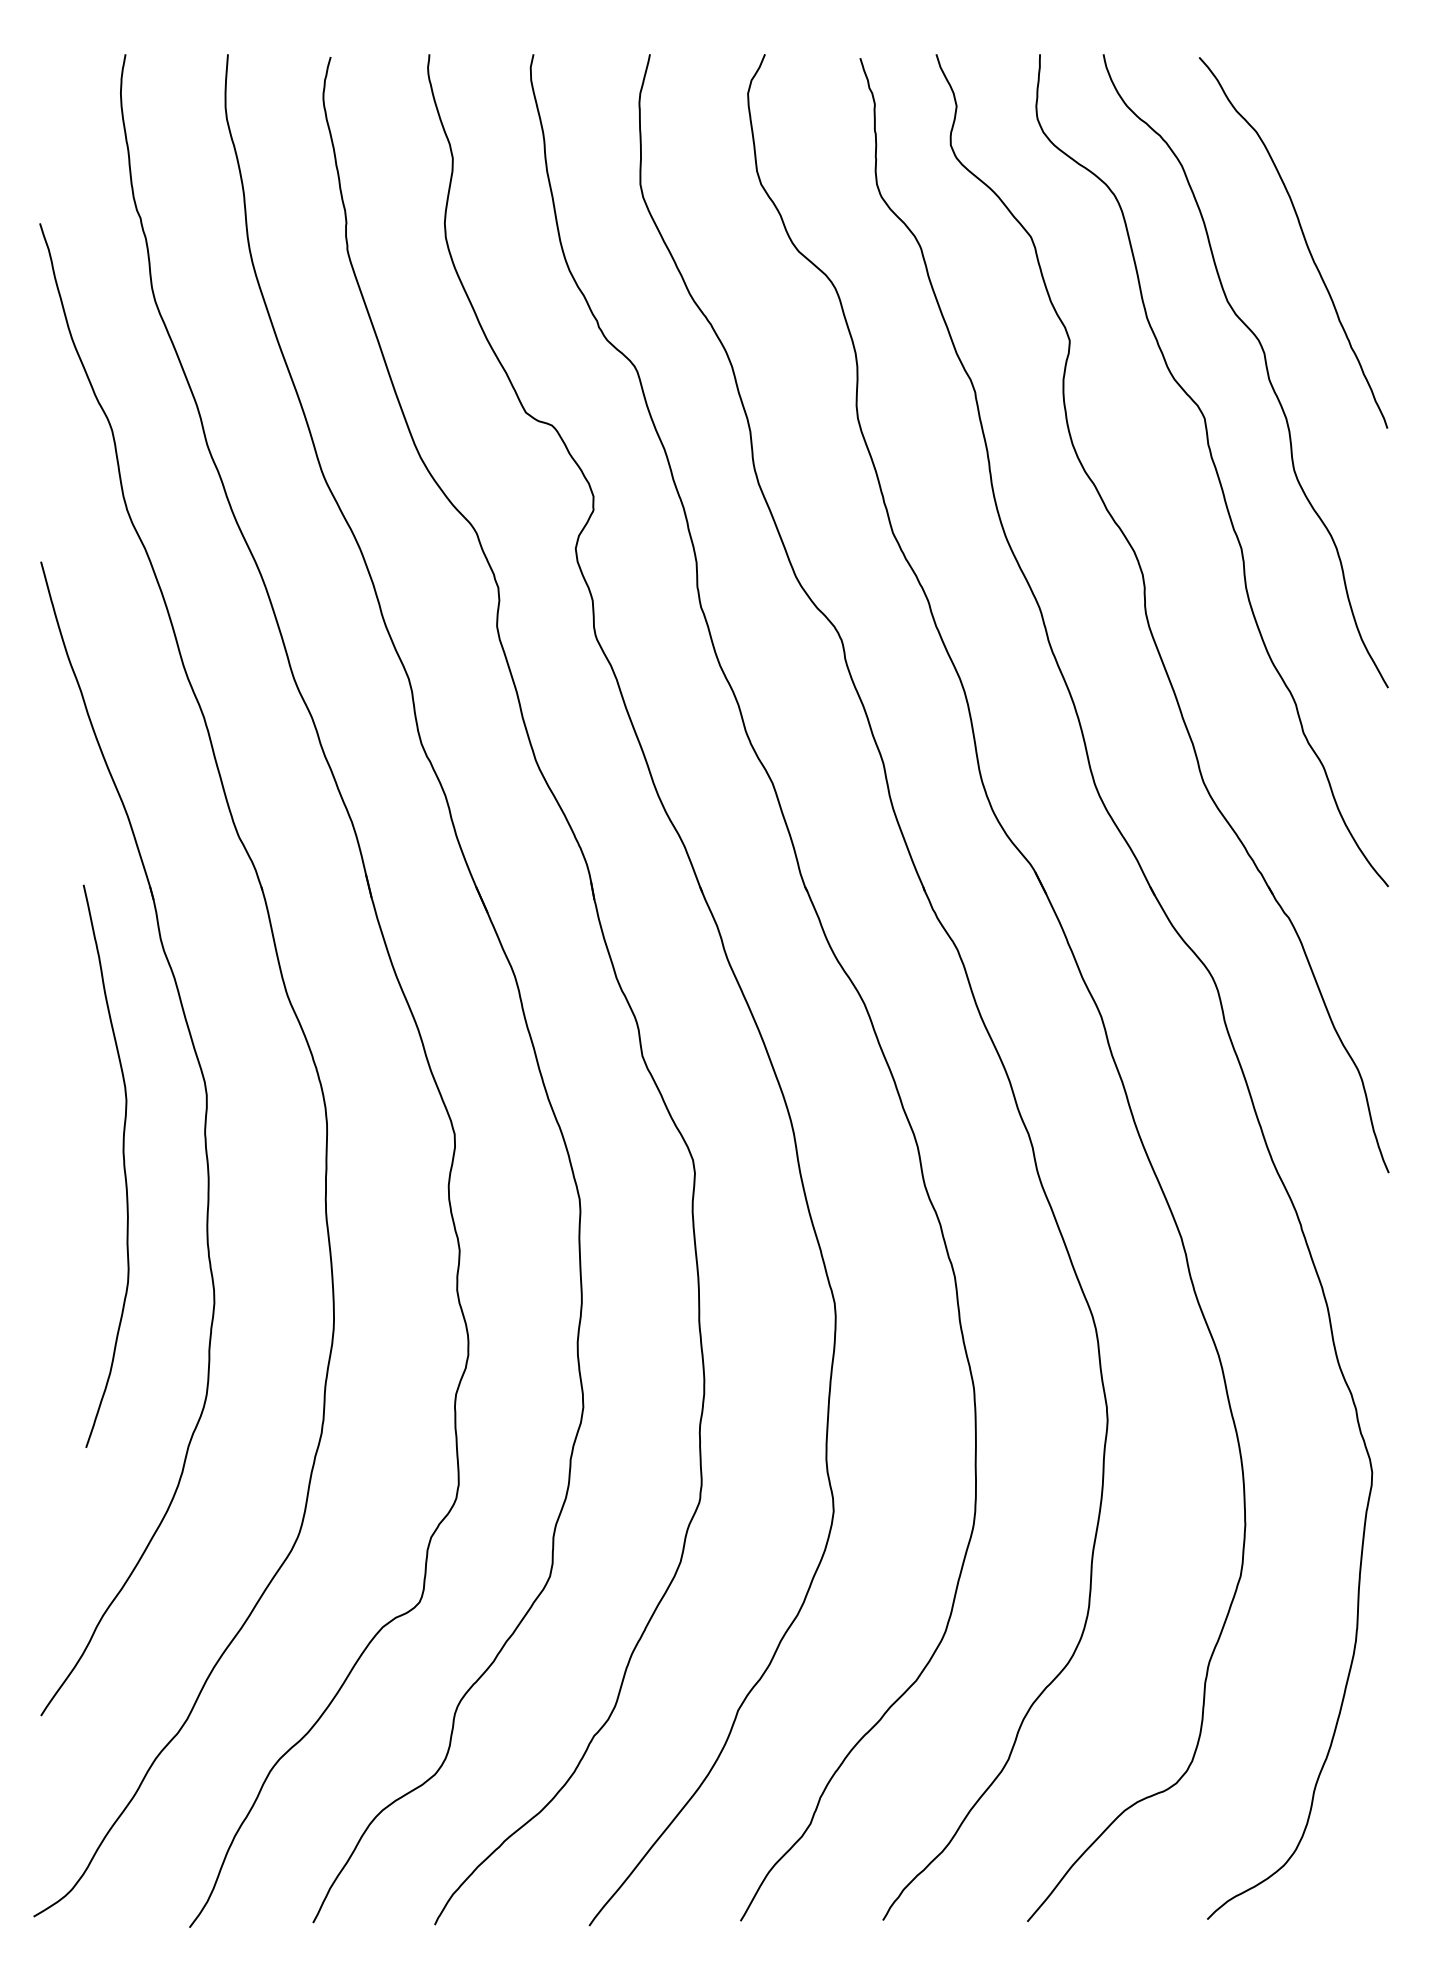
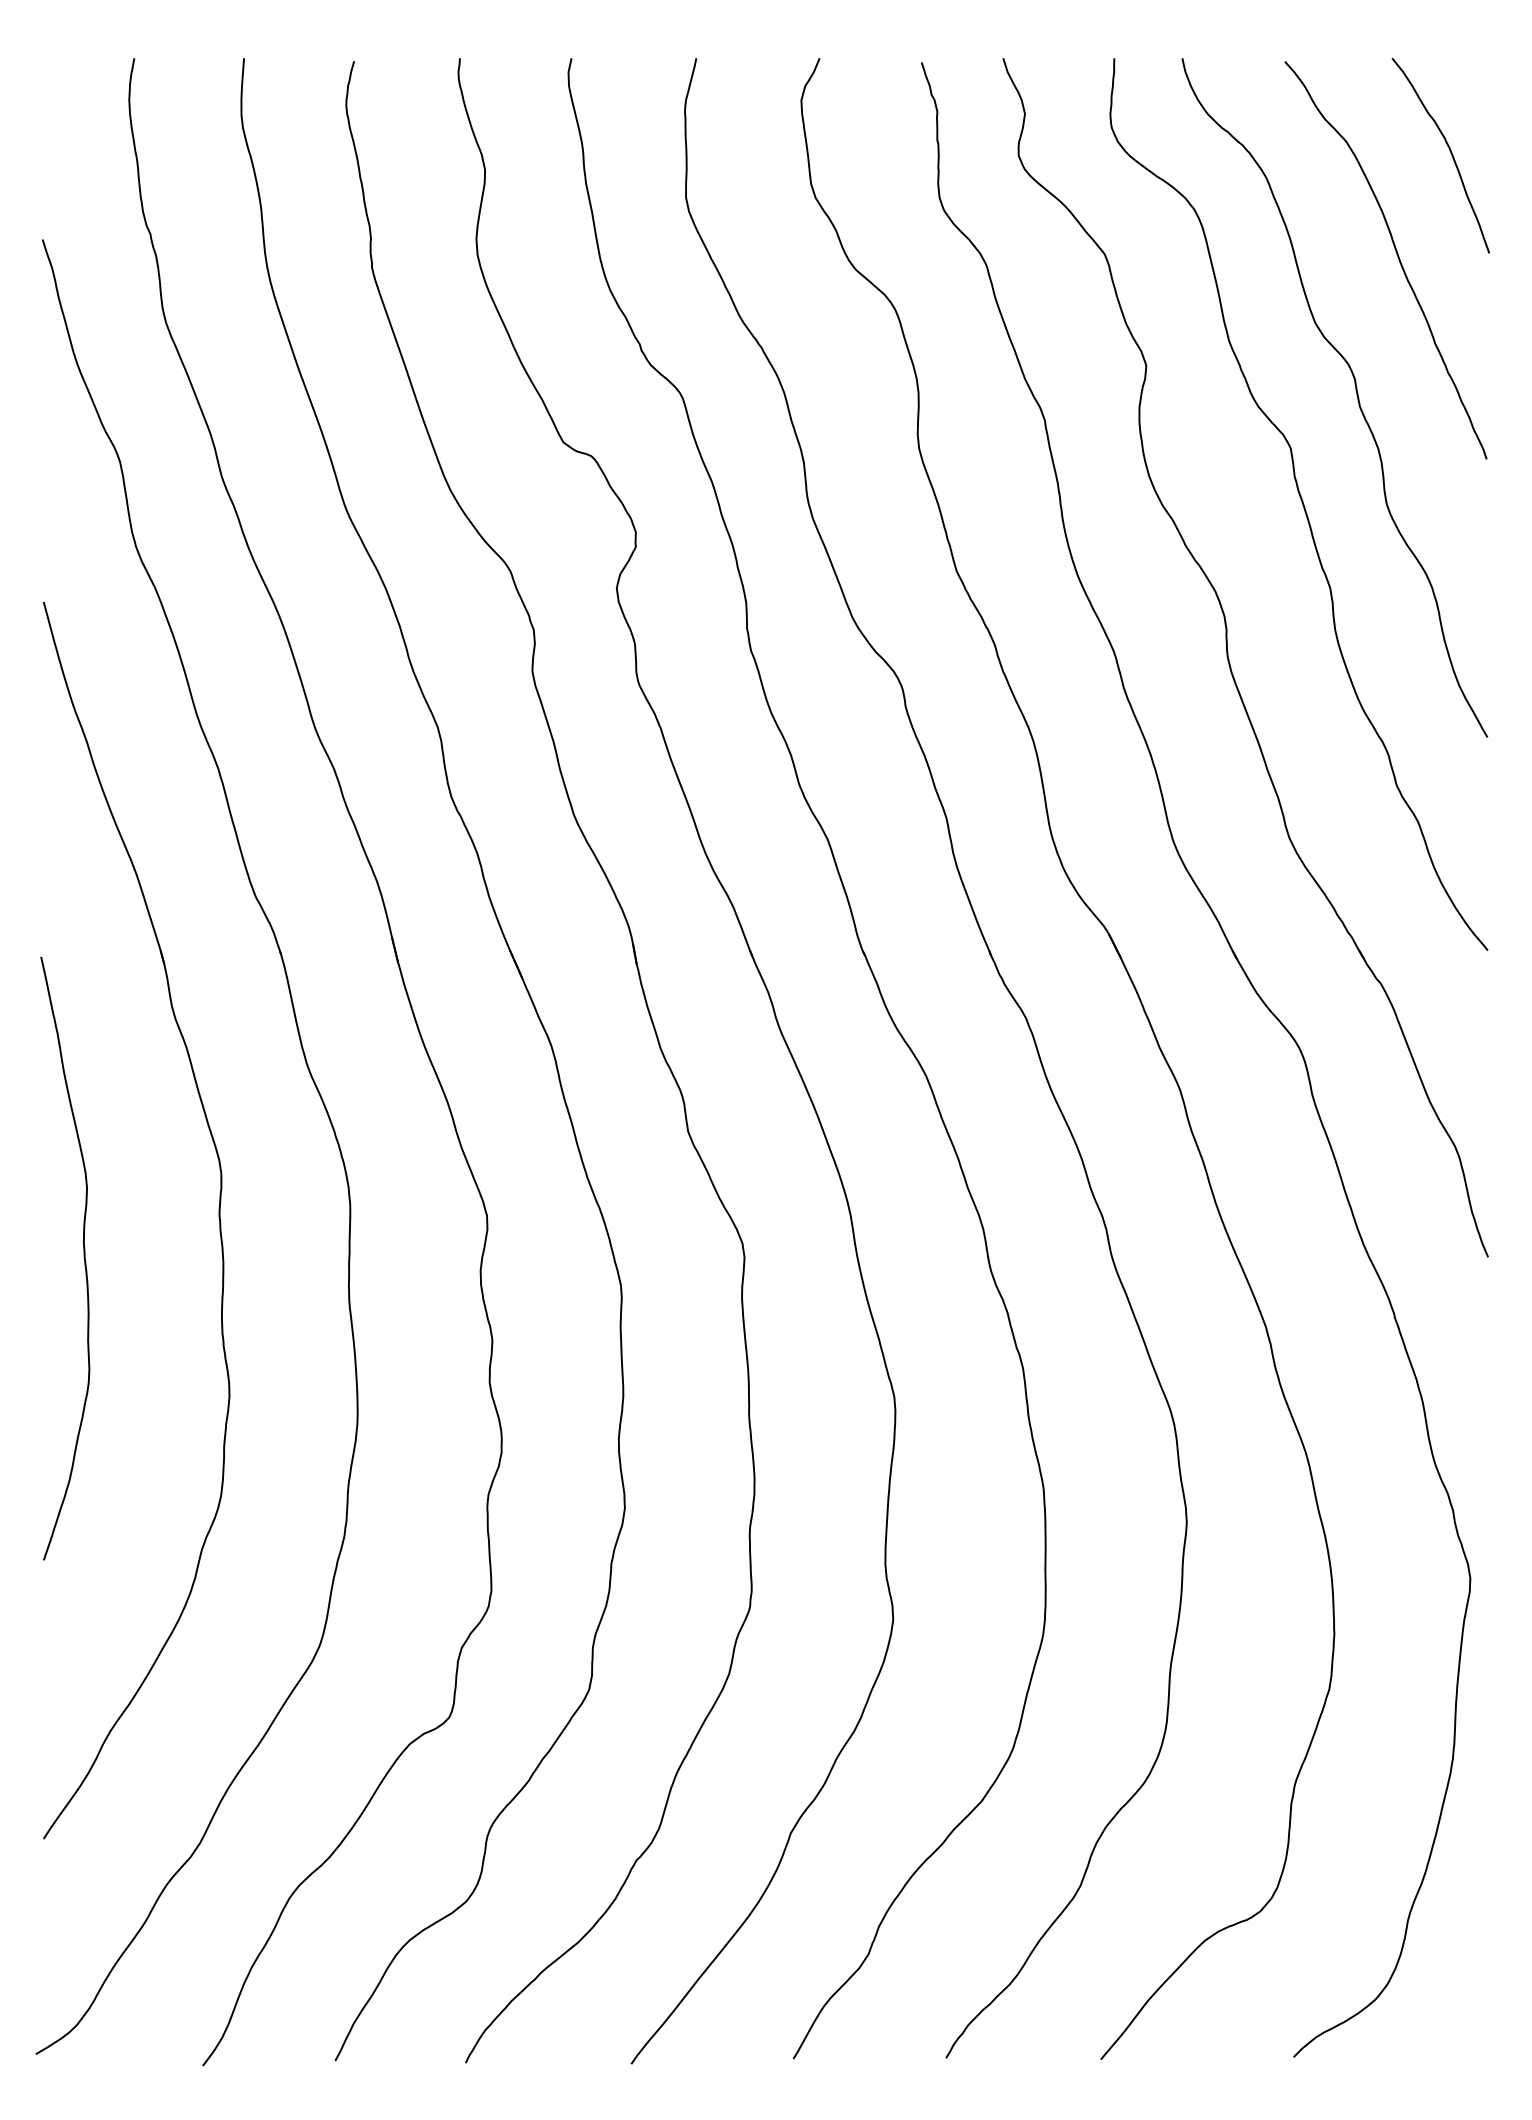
curve: (1352, 140) -> (1449, 150), added
curve: (123, 1165) -> (83, 1257), moved

